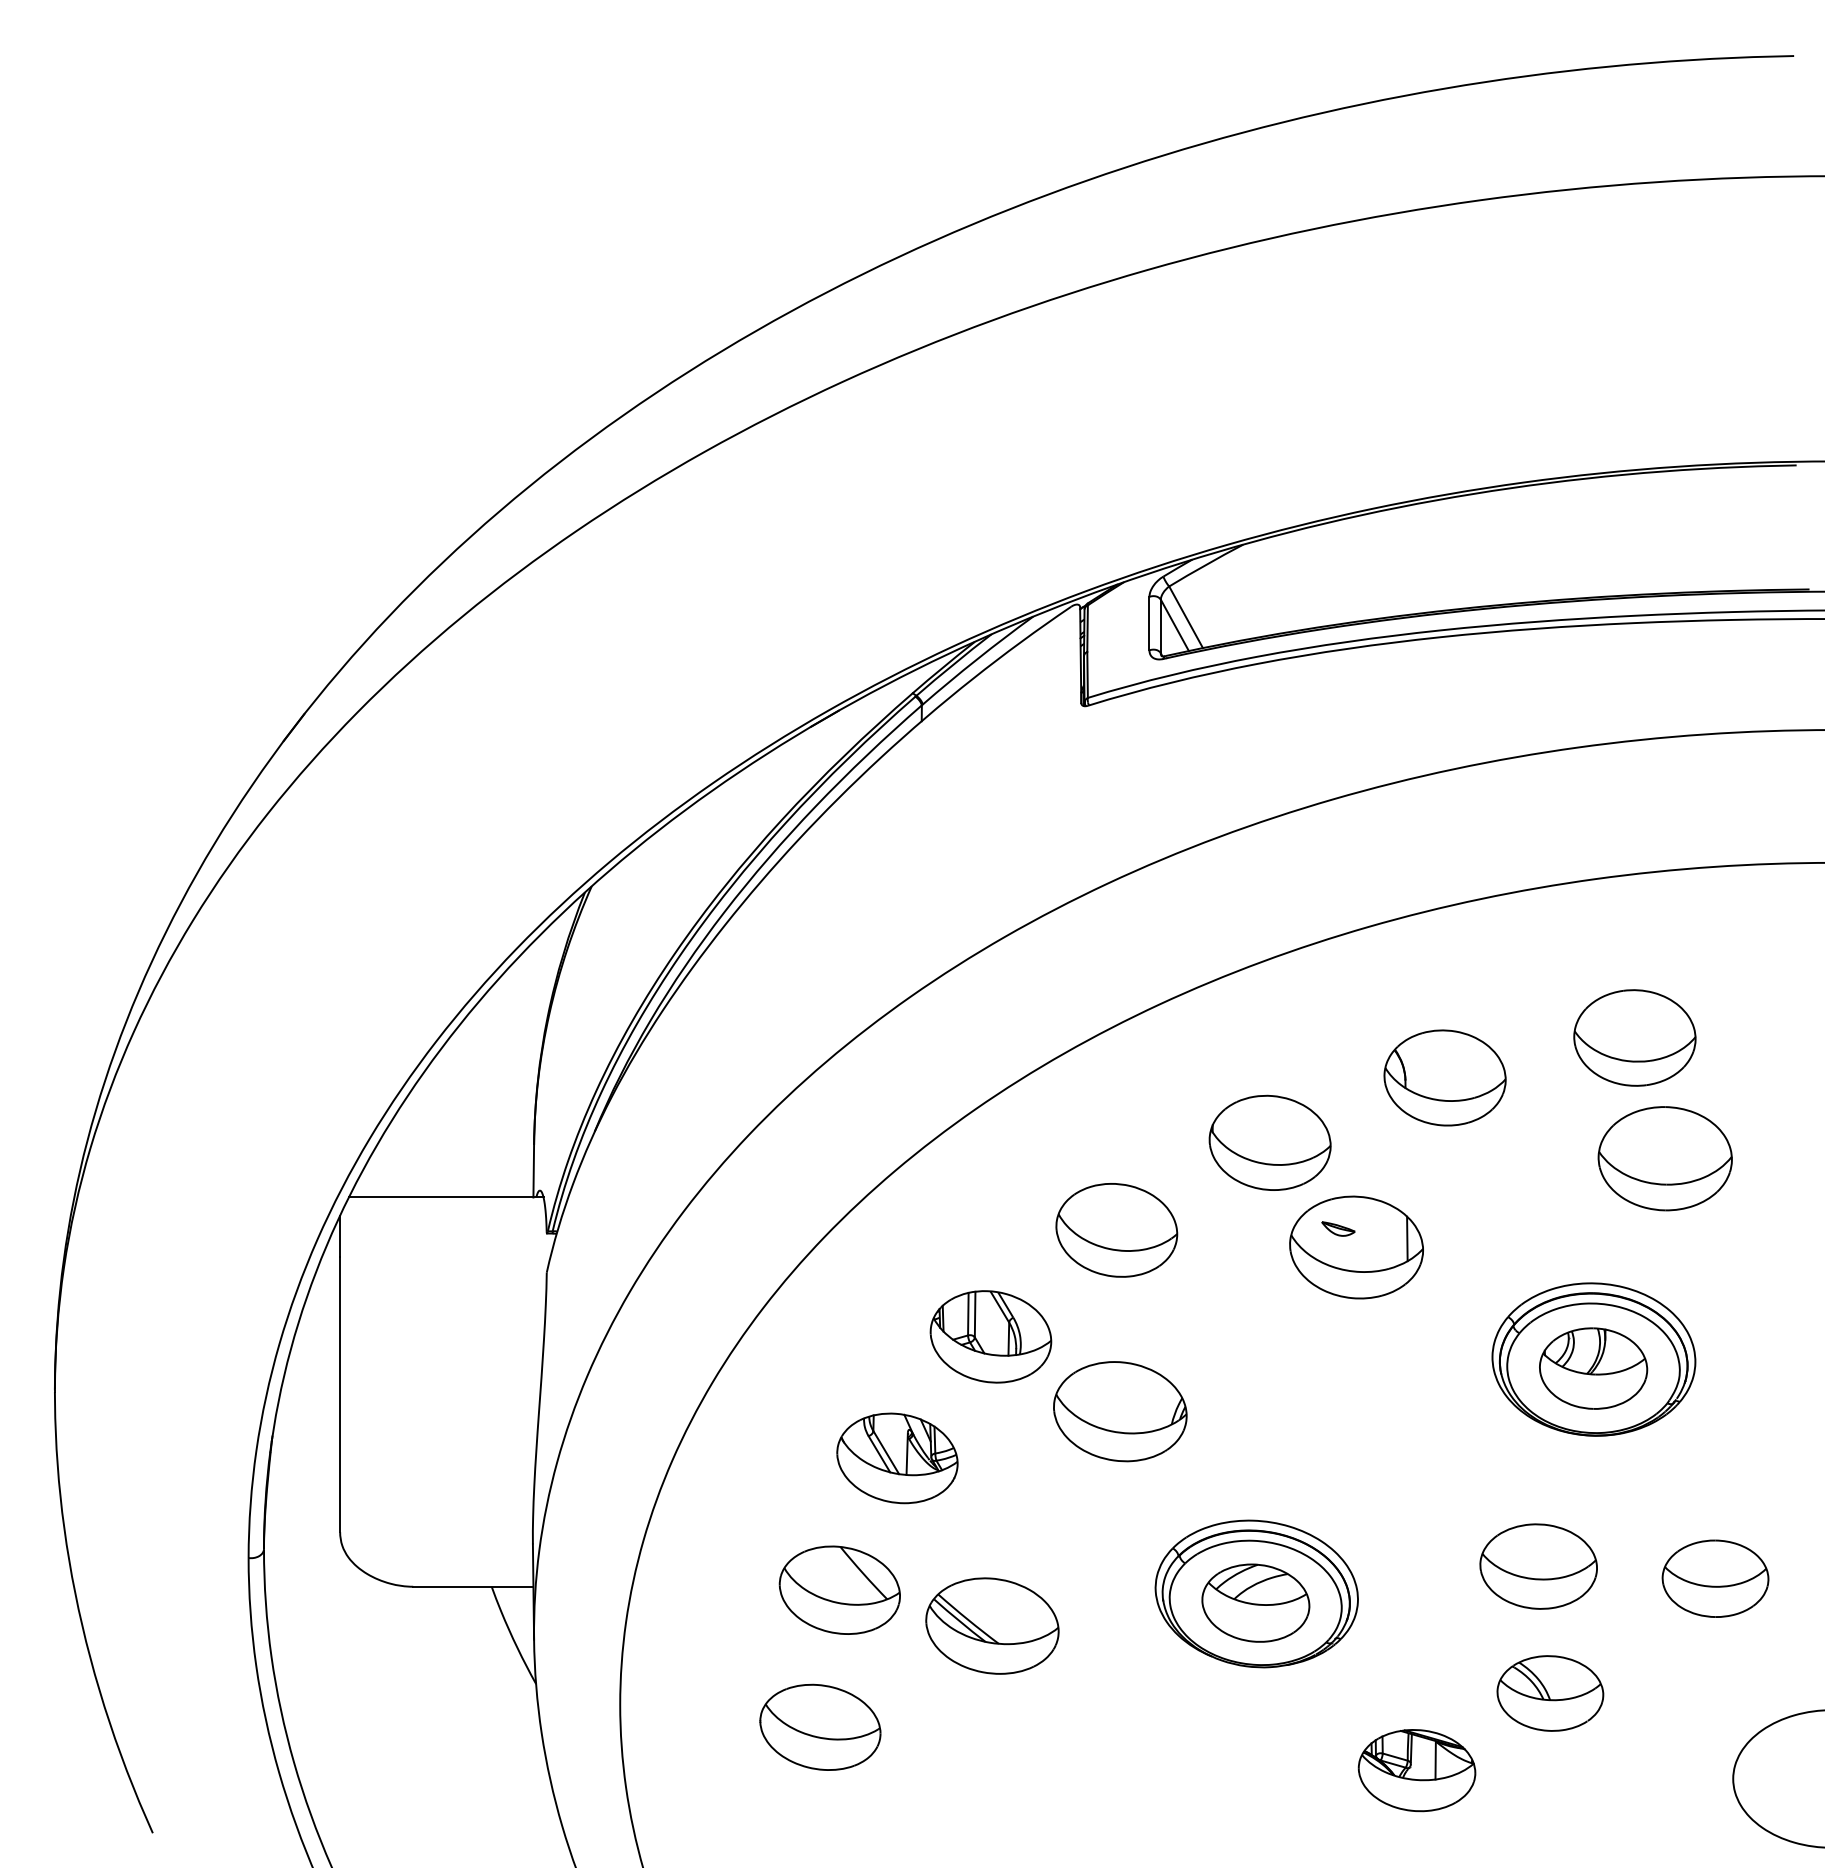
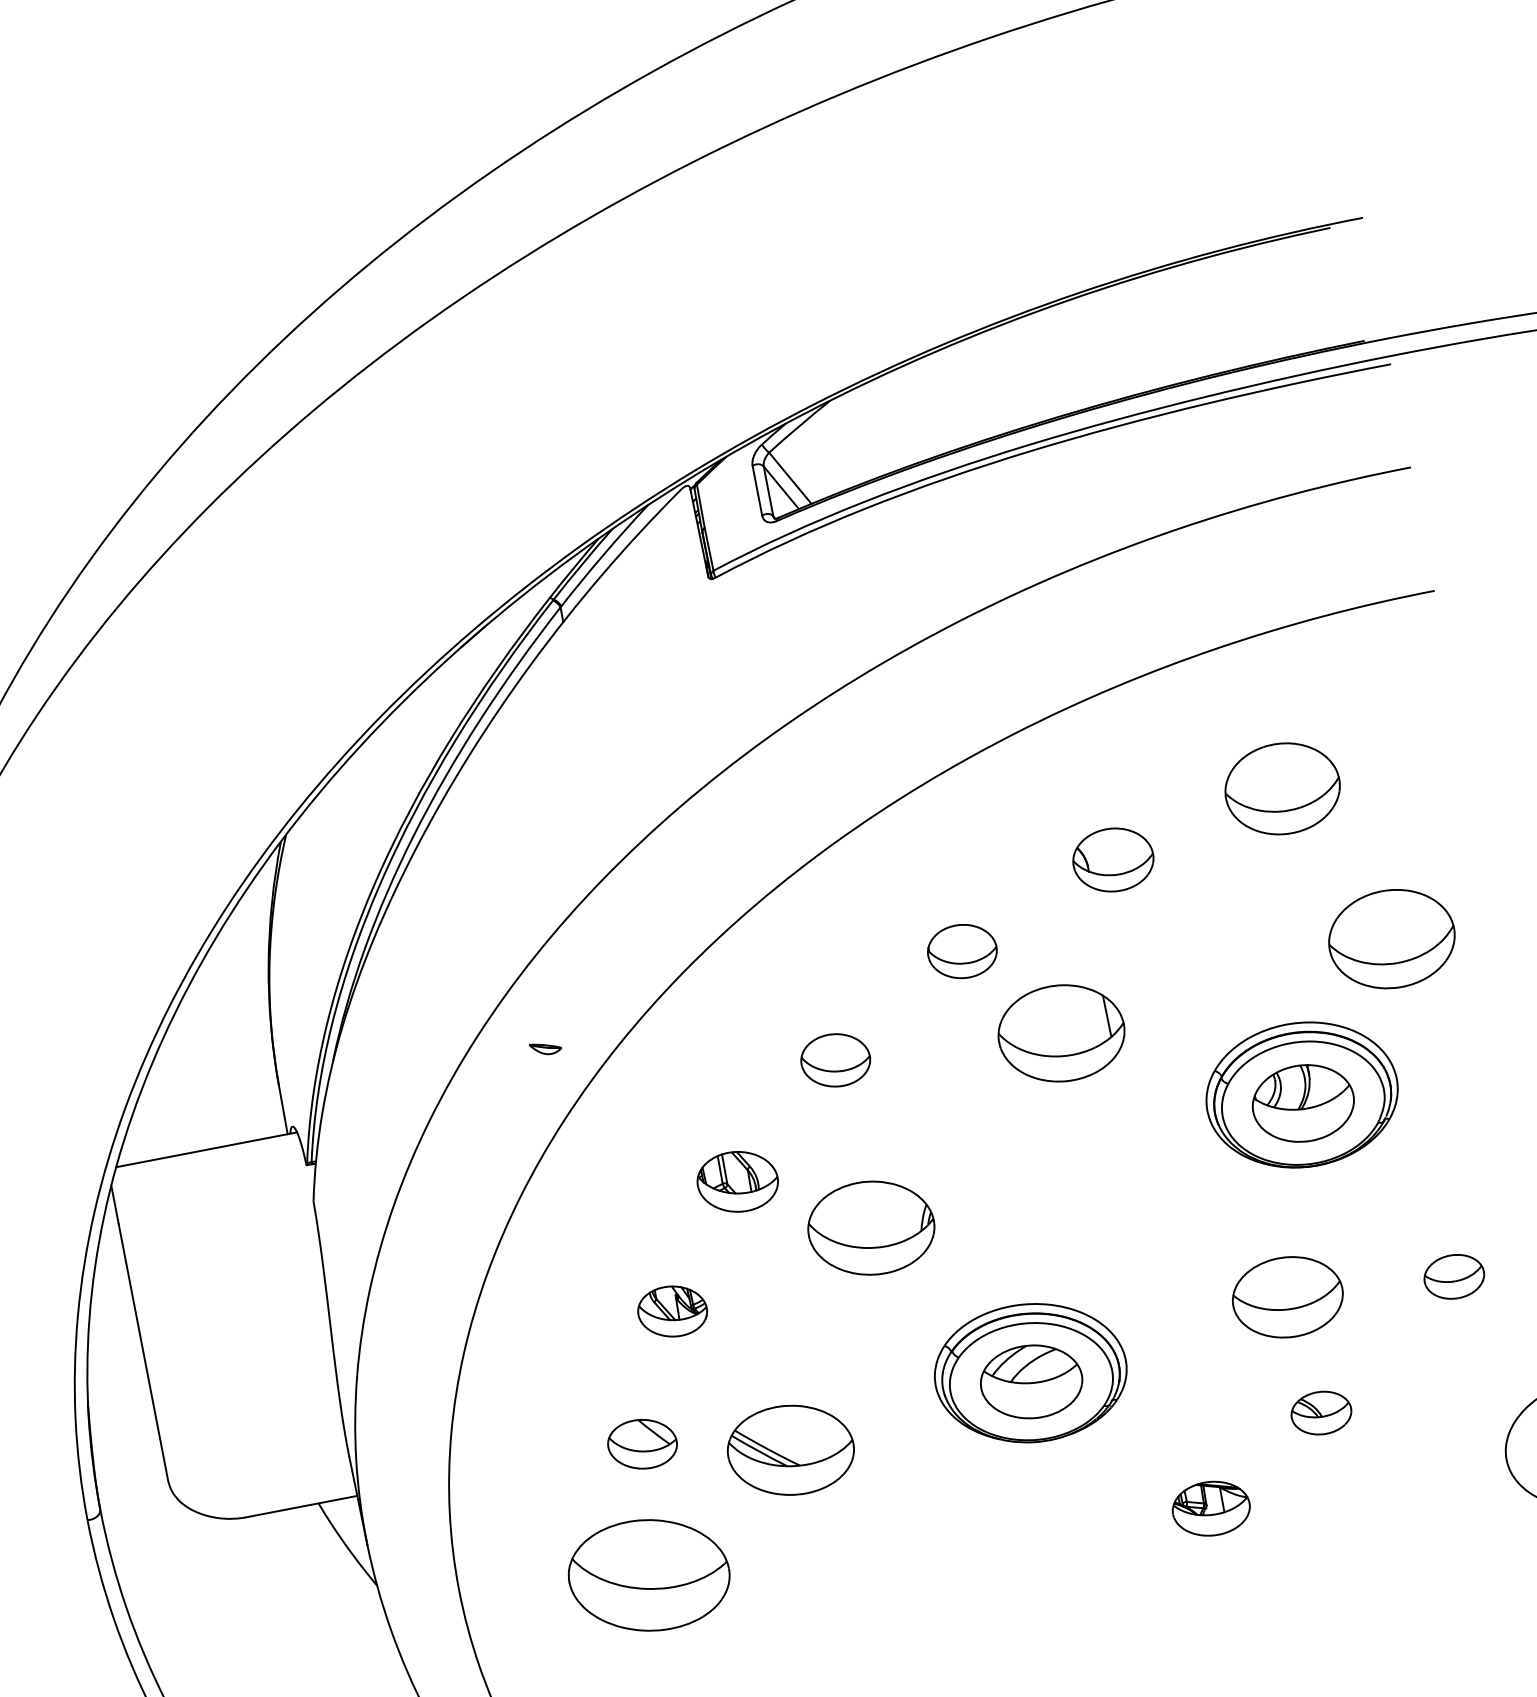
part: (1444, 1077) -> (1112, 859), size x0.7
part: (1269, 1142) -> (961, 951), size x0.6
part: (1664, 1158) -> (1391, 939), moved
part: (1338, 1228) -> (545, 1047), moved
part: (1116, 1230) -> (835, 1060), size x0.6
part: (990, 1336) -> (737, 1181), size x0.7
part: (897, 1458) -> (672, 1311), size x0.6
part: (1715, 1578) -> (1454, 1276), size x0.6
part: (839, 1589) -> (642, 1443), size x0.6
part: (1550, 1693) -> (1321, 1413), size x0.6
part: (820, 1726) -> (649, 1574), size x1.4
part: (1416, 1770) -> (1210, 1508), size x0.7

